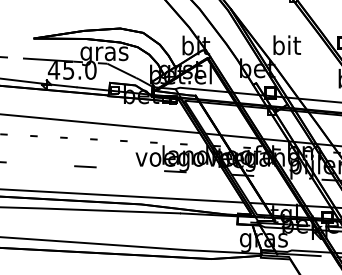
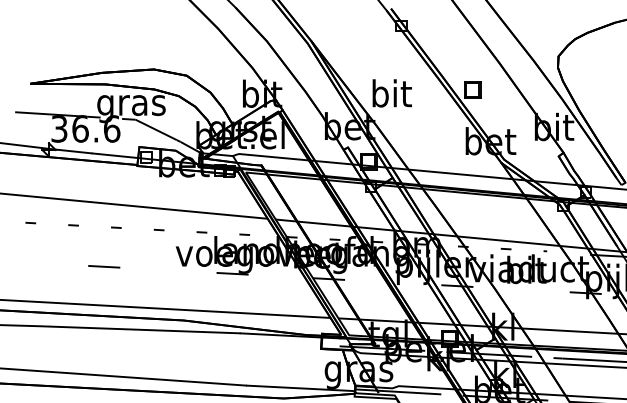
text: (72, 69) -> (85, 128), 45.0 -> 36.6

